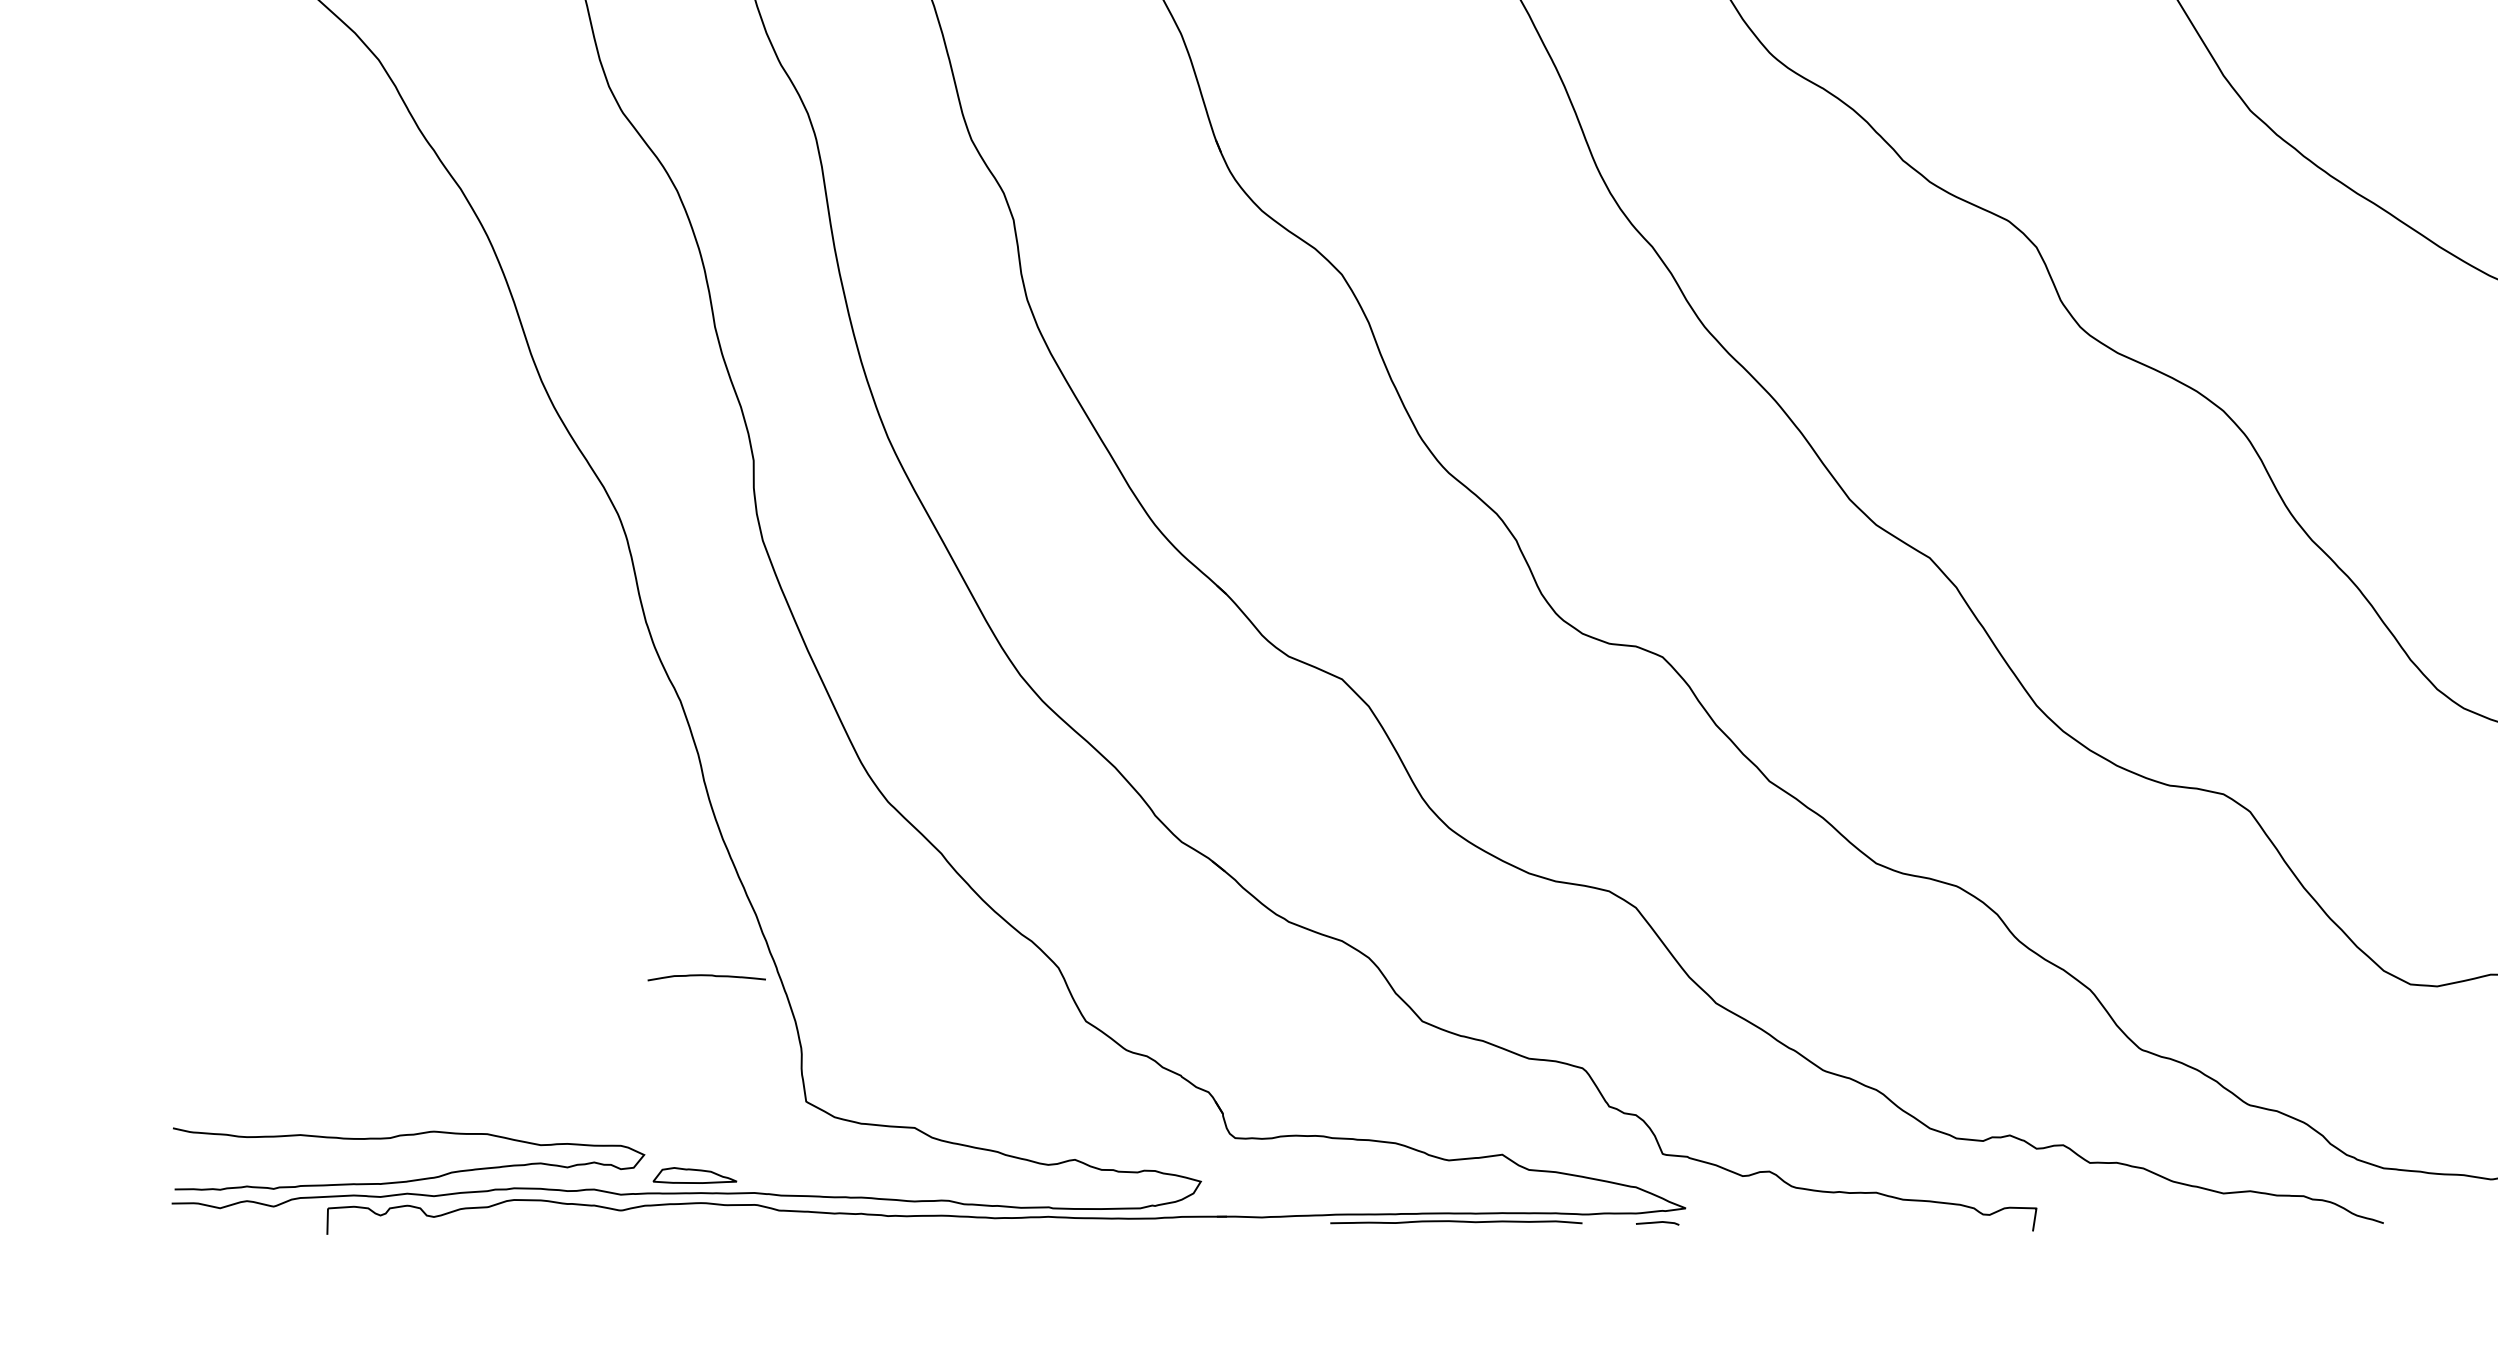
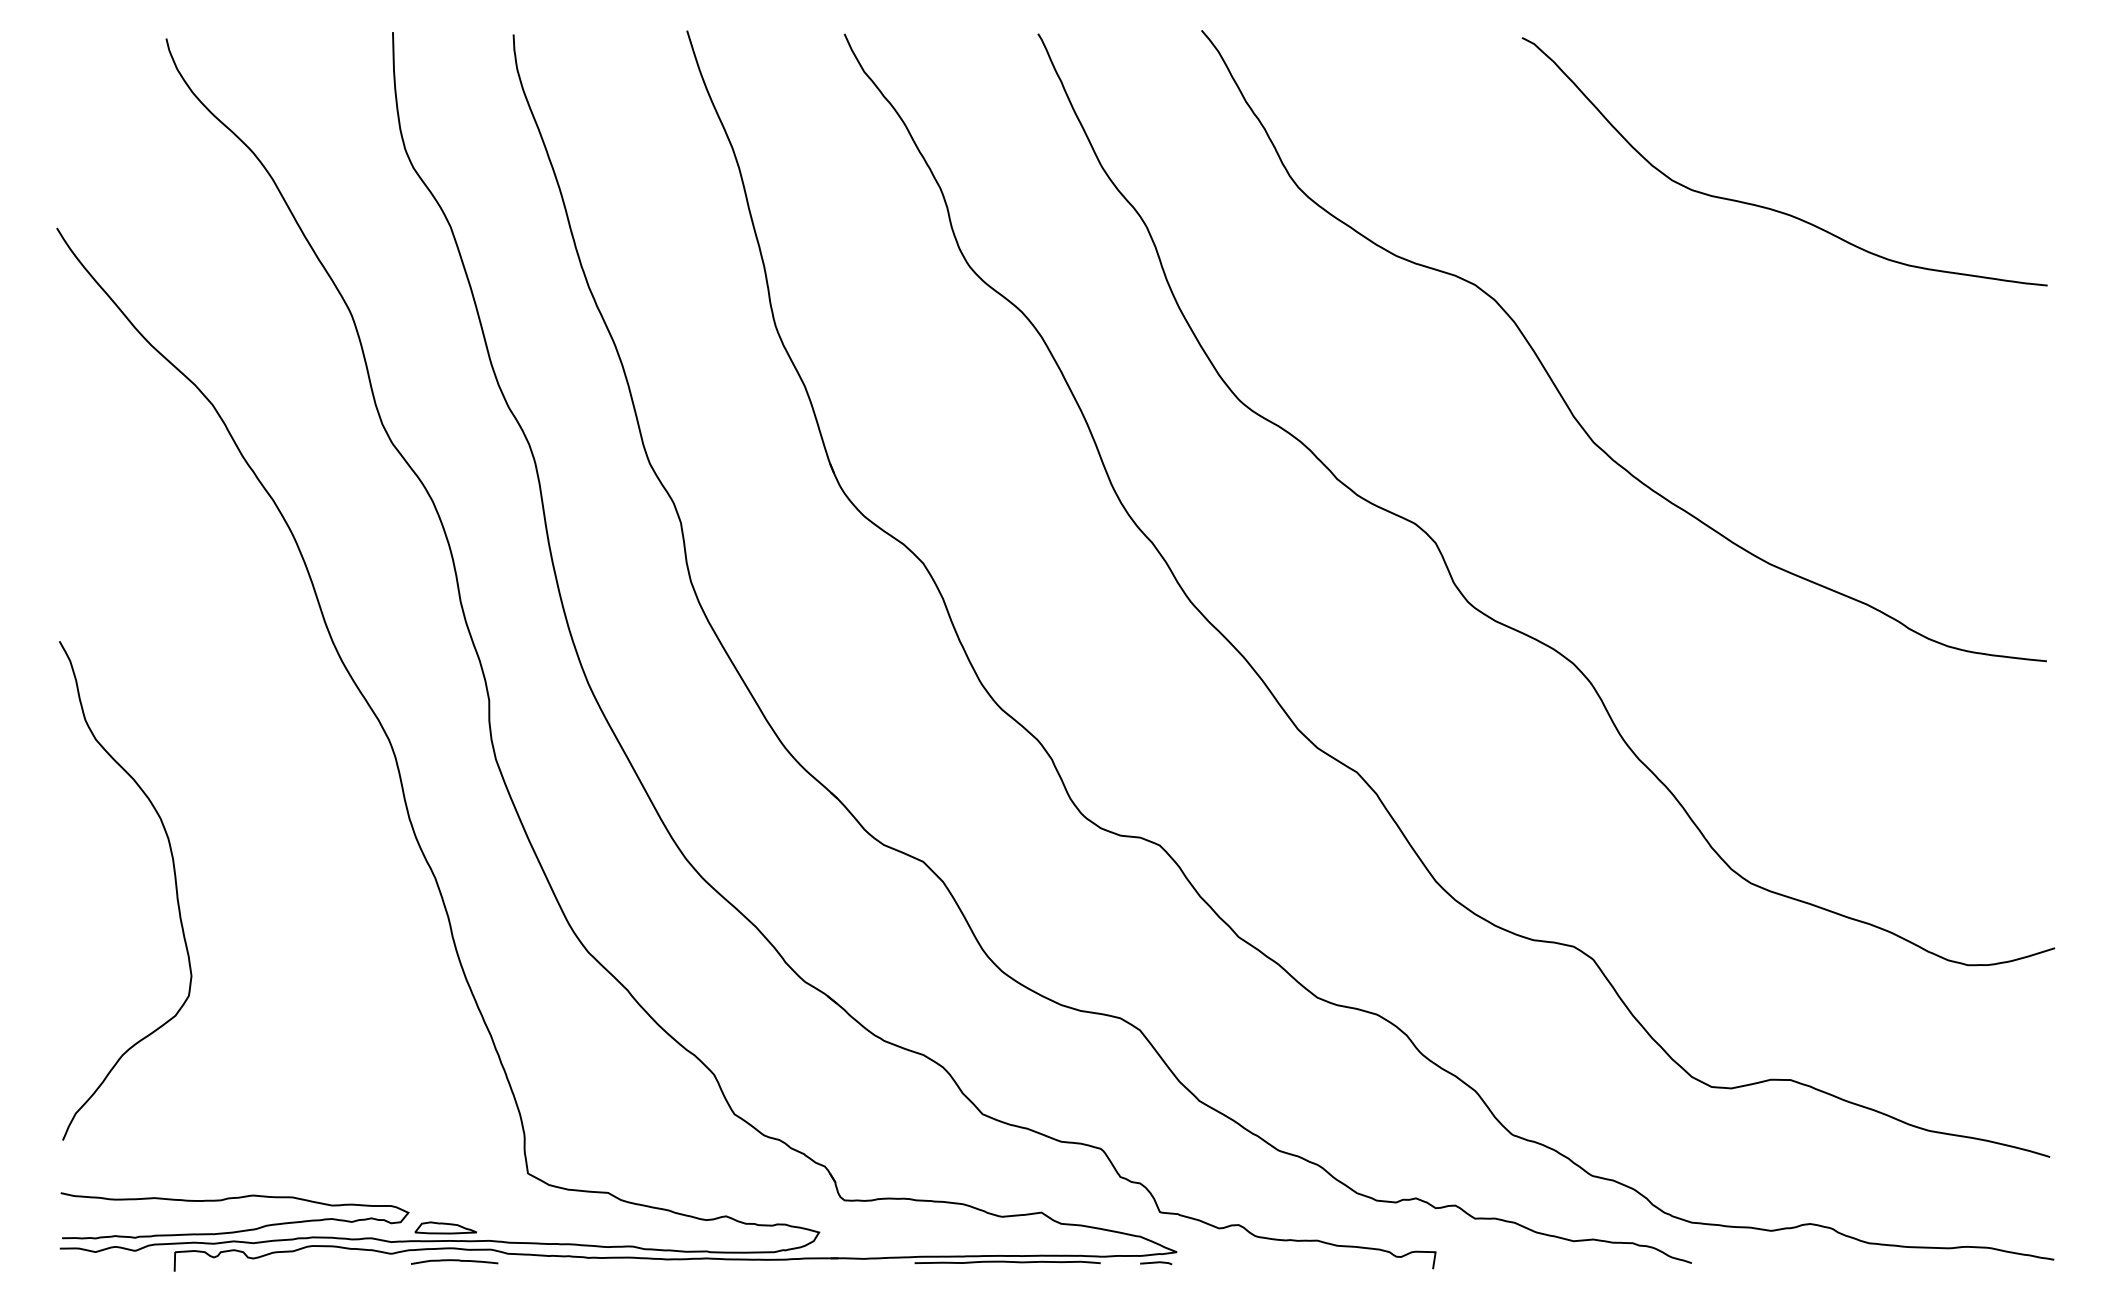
curve: (328, 718) -> (175, 890), added
curve: (706, 977) -> (454, 1261), moved

